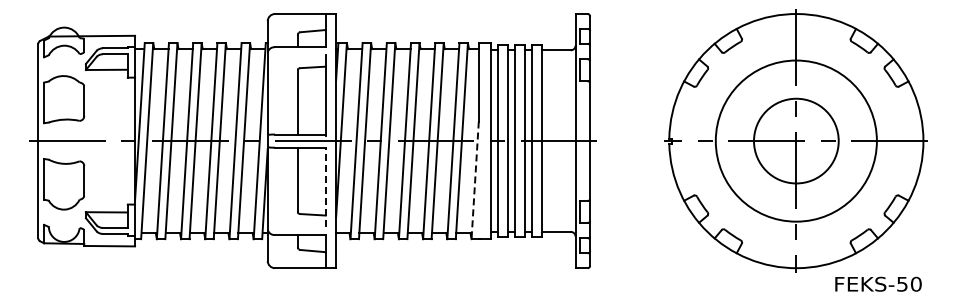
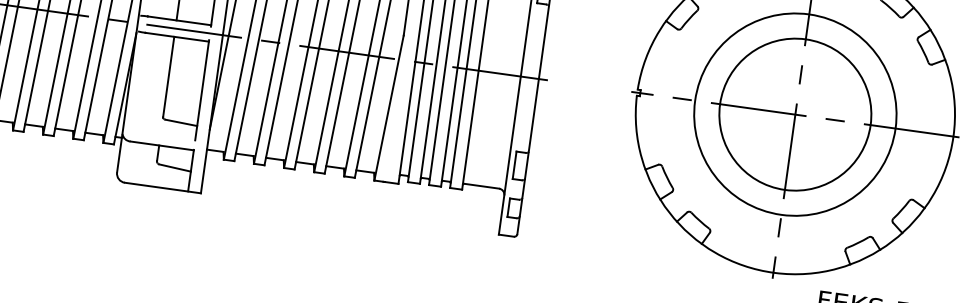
circle: (795, 140) -> (794, 113), size x1.43
line: (475, 180) -> (389, 108), dashed -> solid
line: (325, 186) -> (201, 89), dashed -> solid

